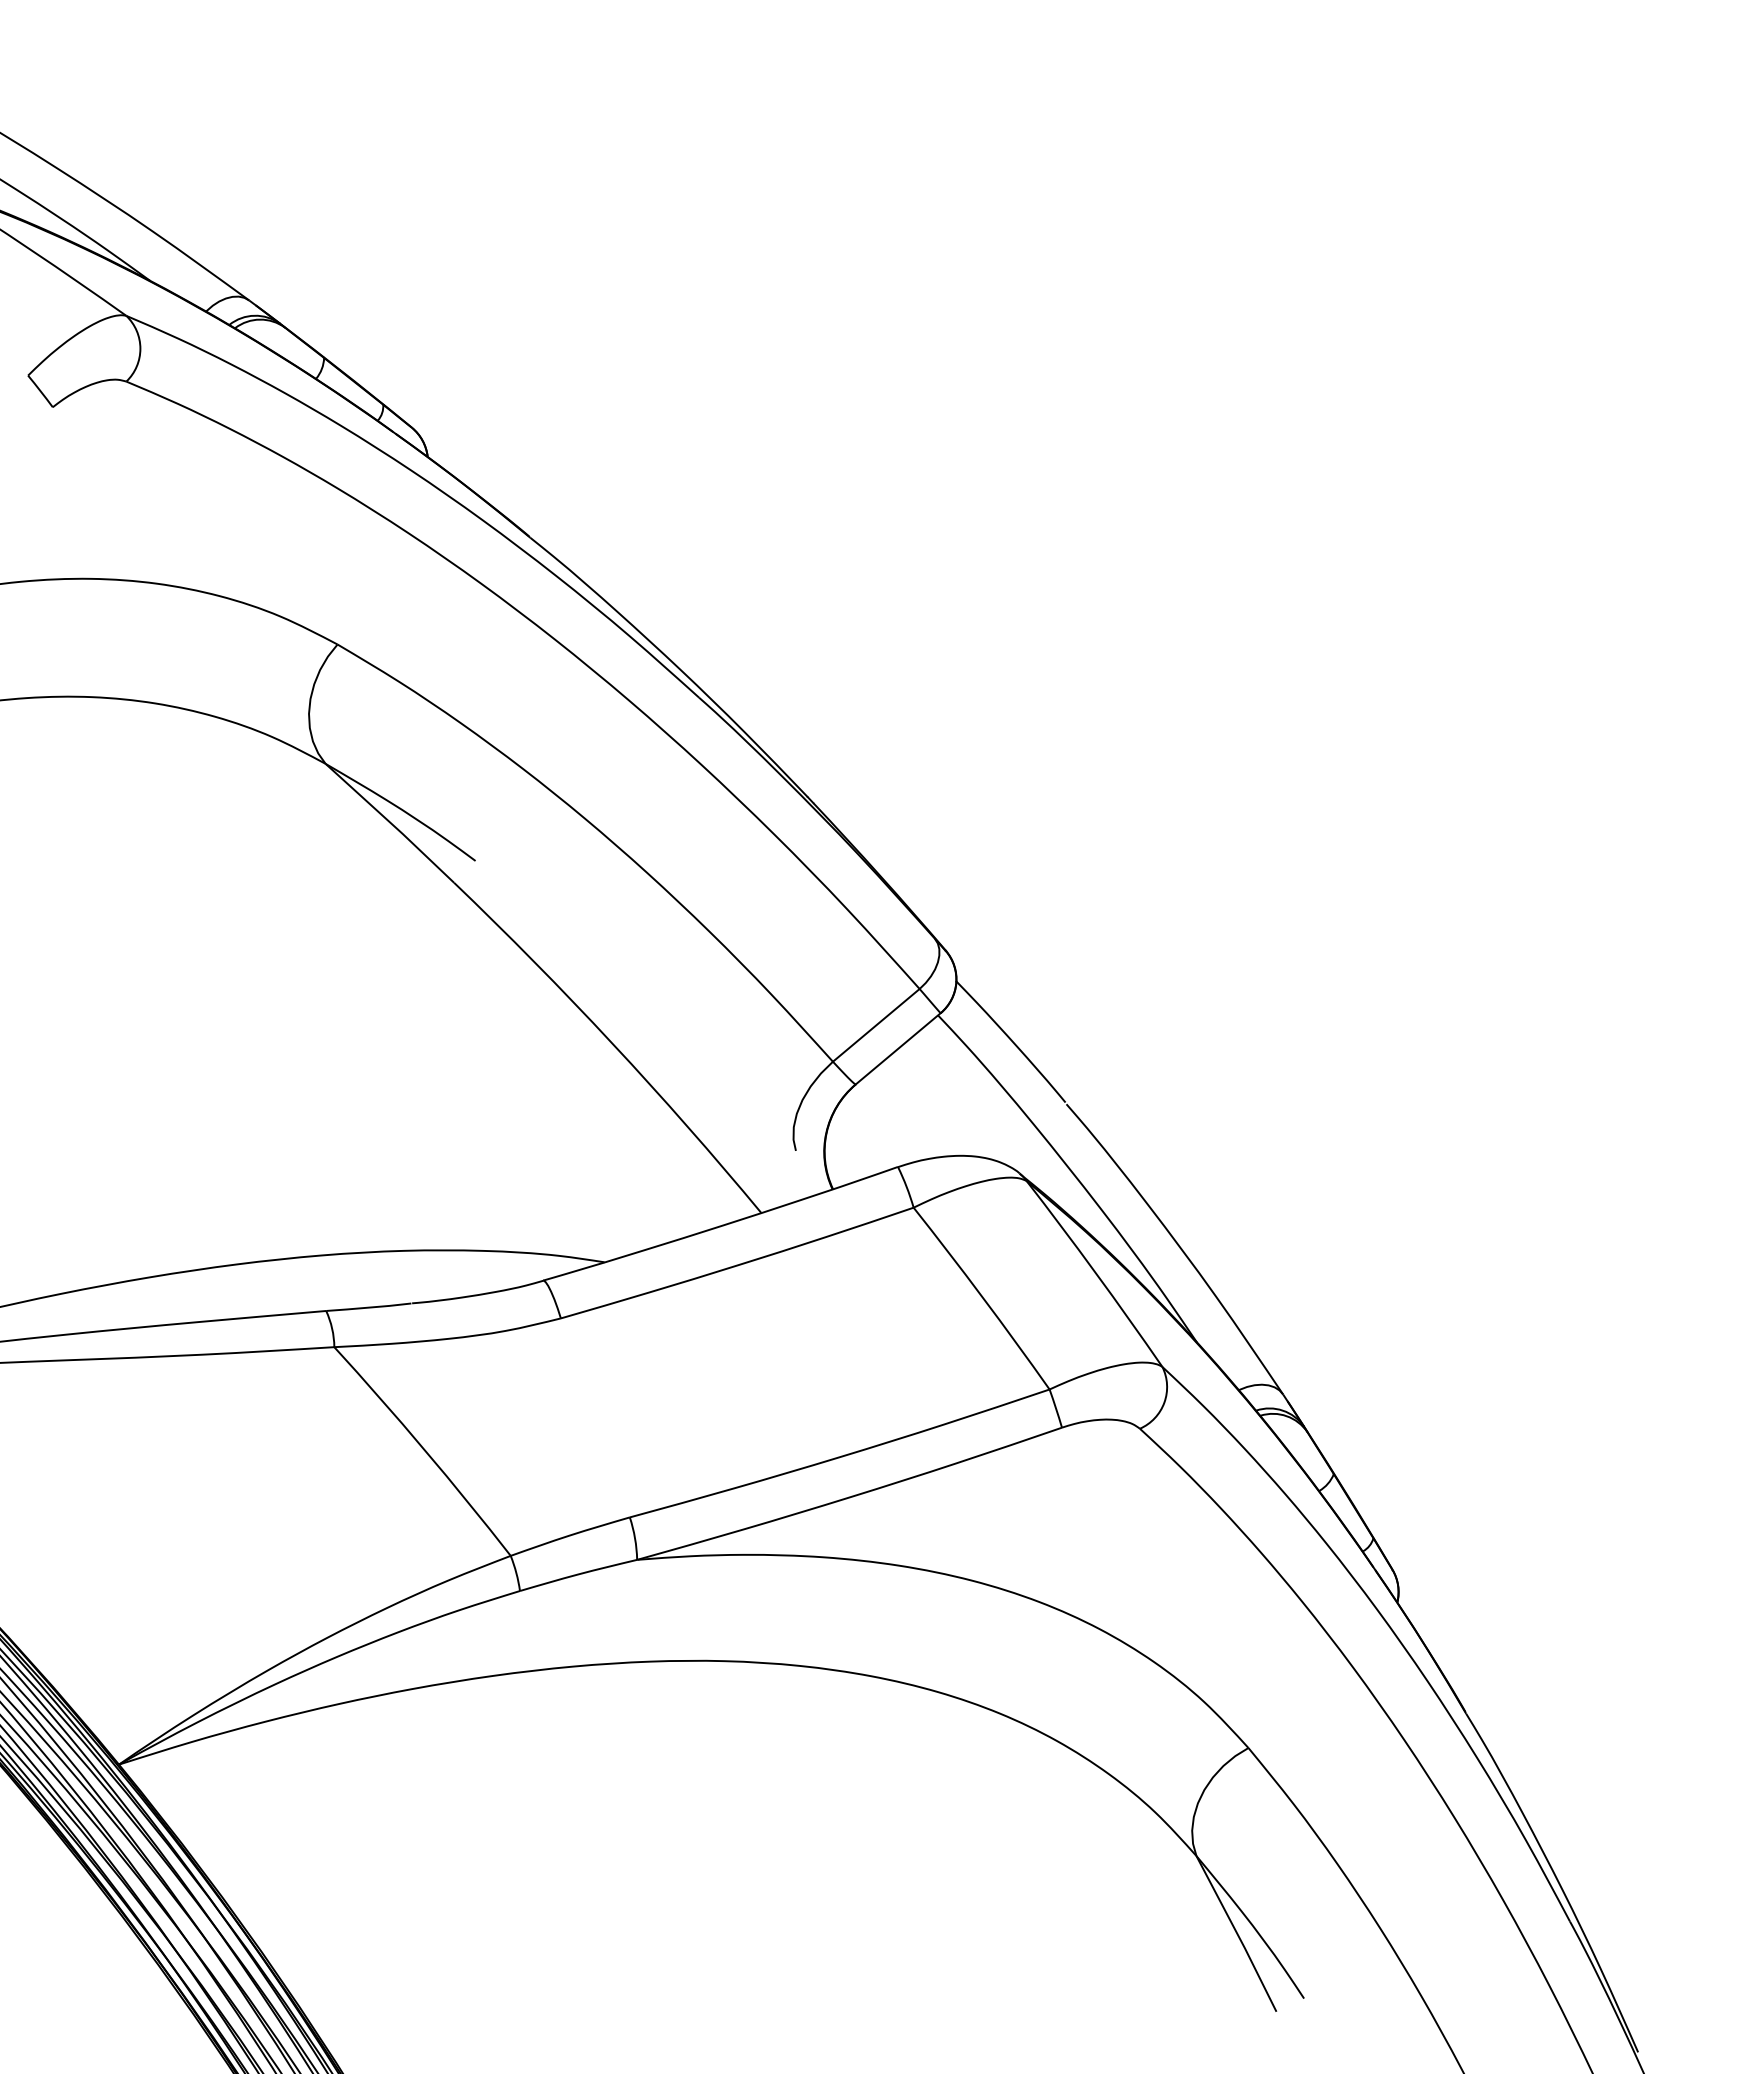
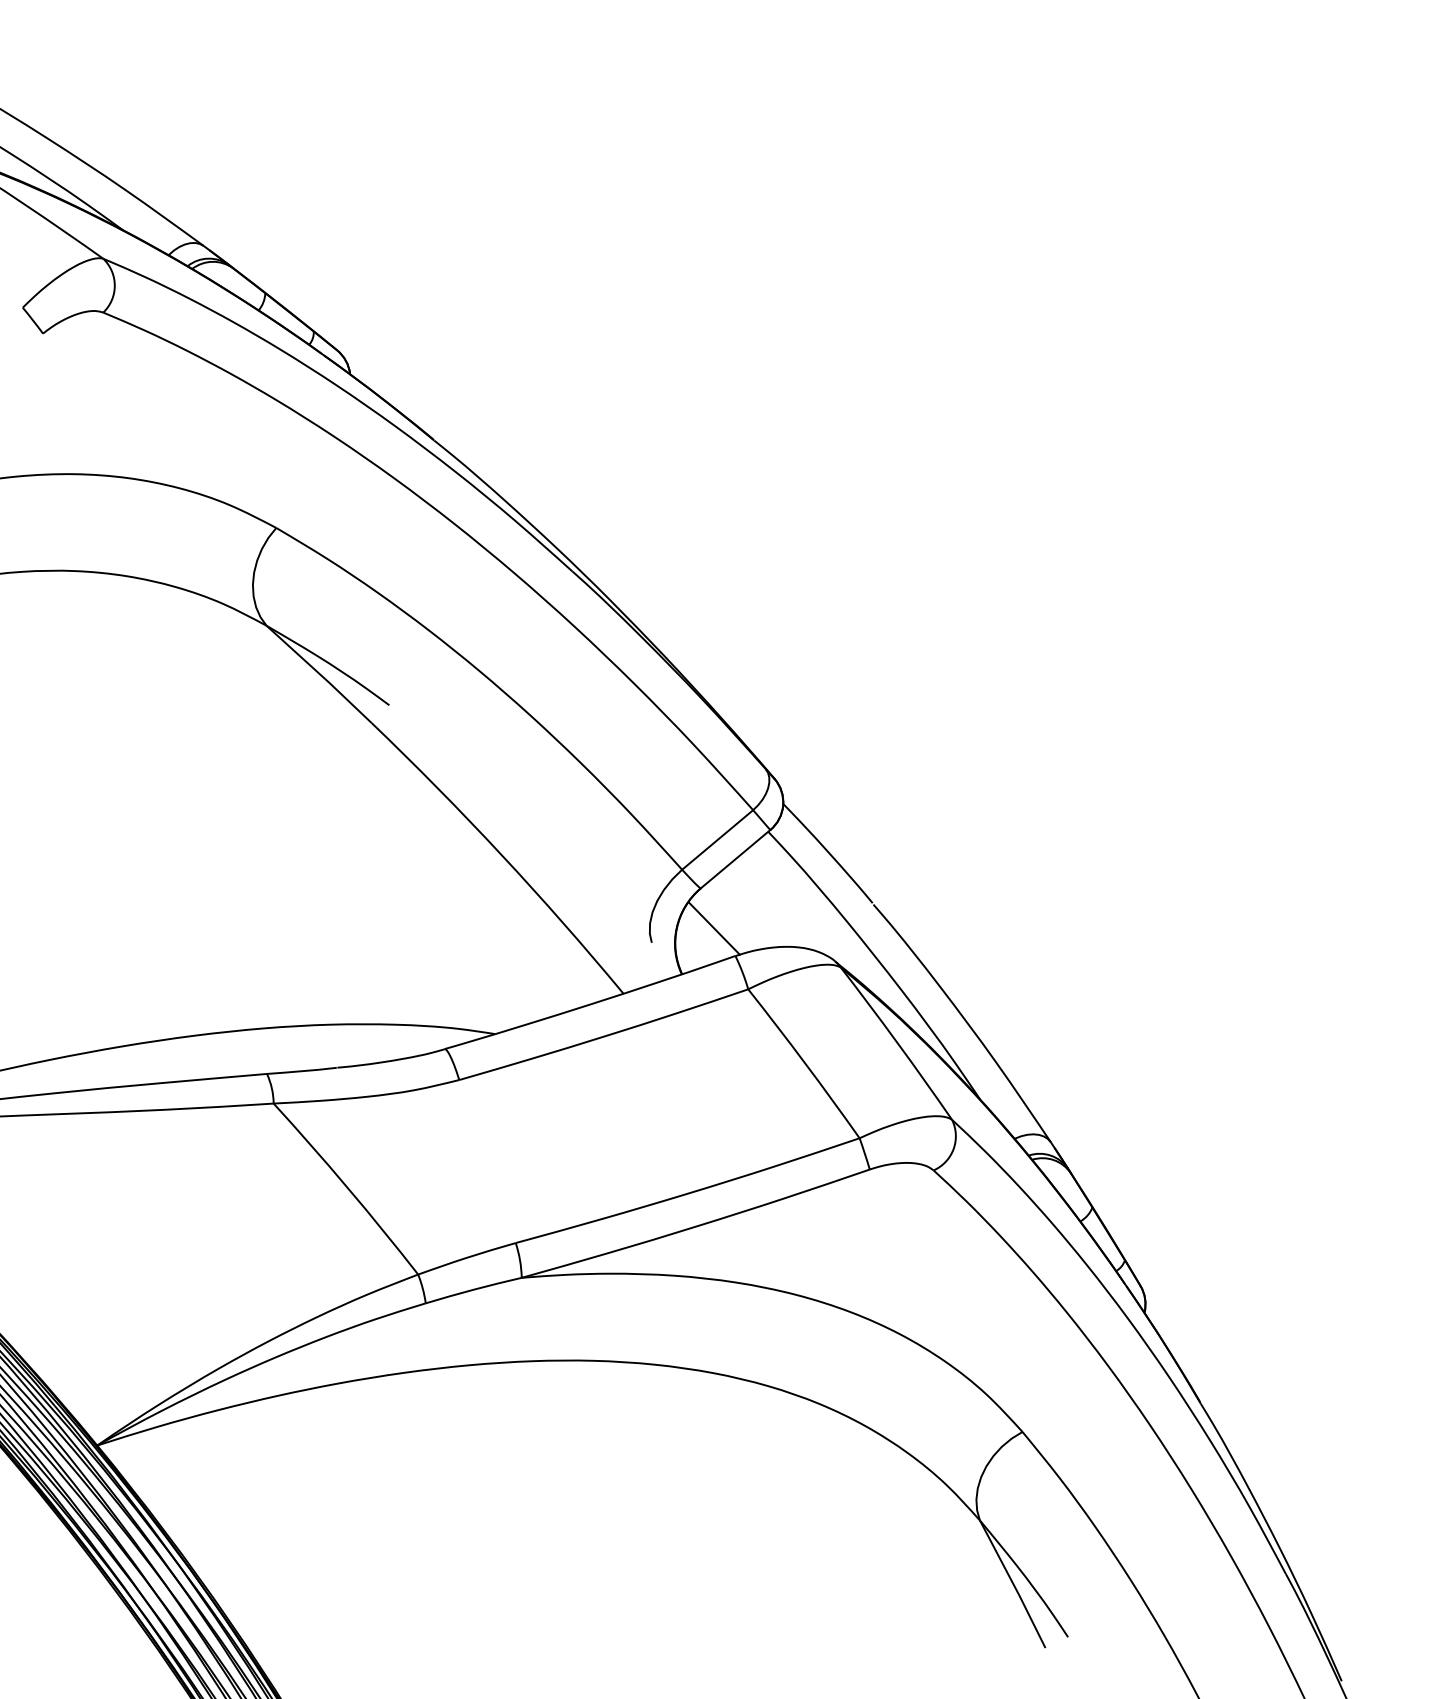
line: (872, 1133) -> (714, 928), added

